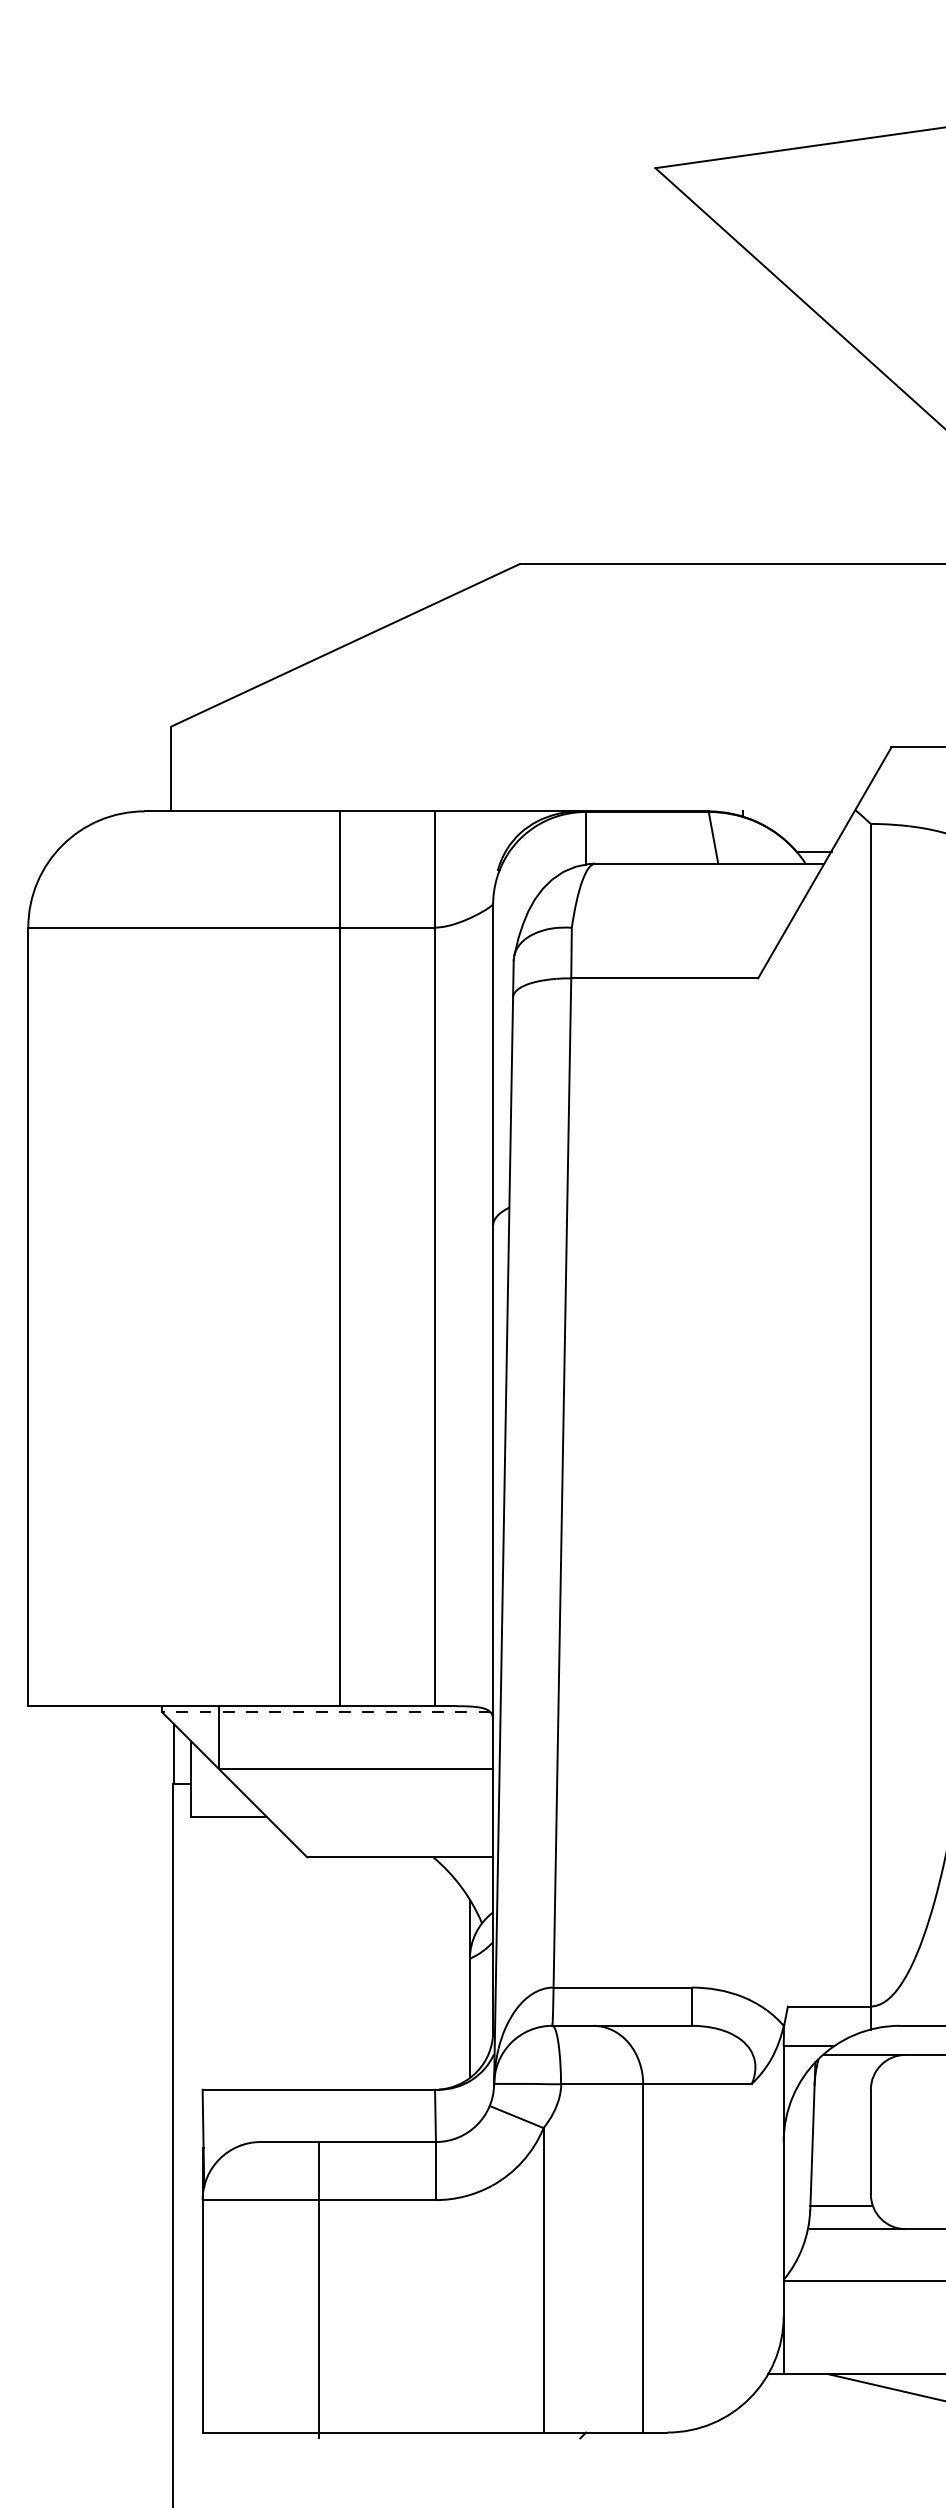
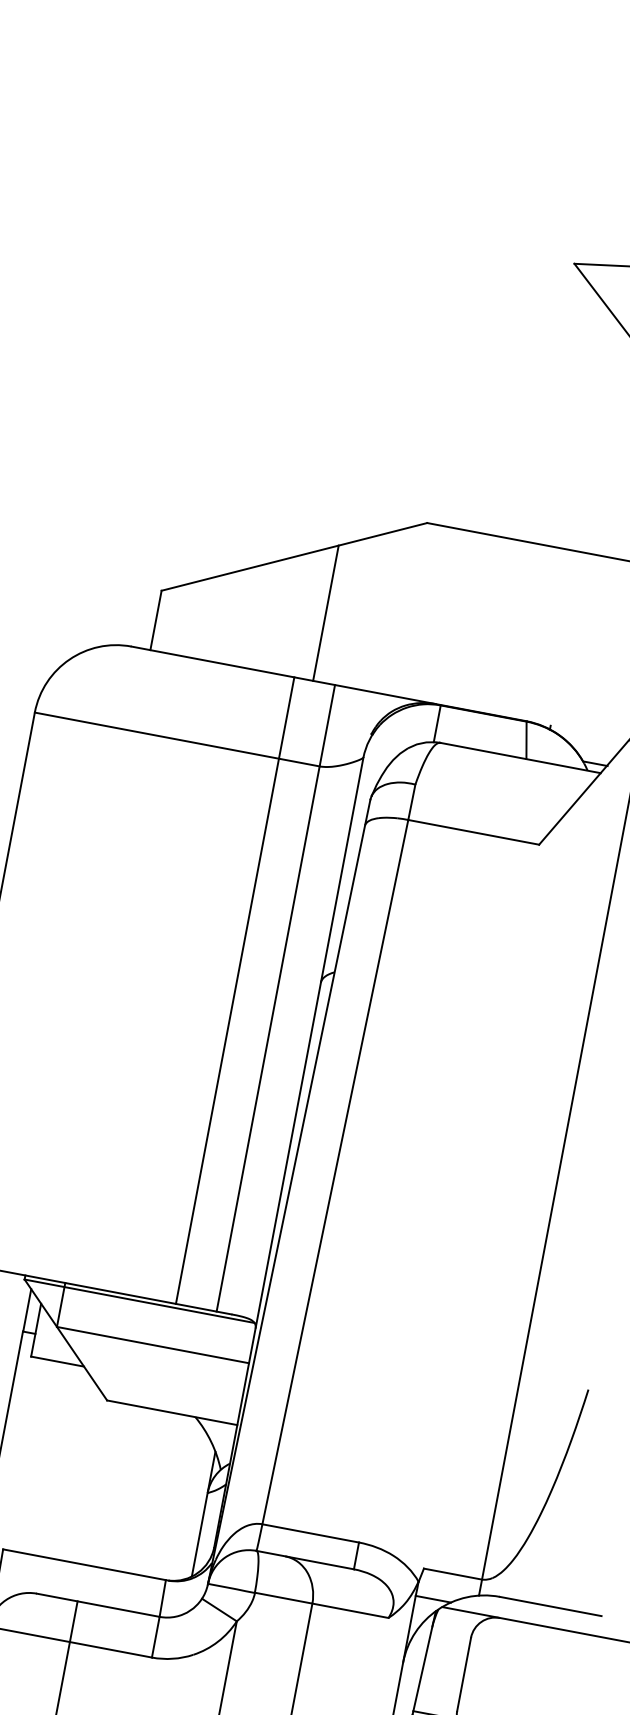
line: (403, 714) -> (325, 613), added
line: (339, 1258) -> (234, 990), moved
line: (325, 1712) -> (139, 1301), dashed -> solid

